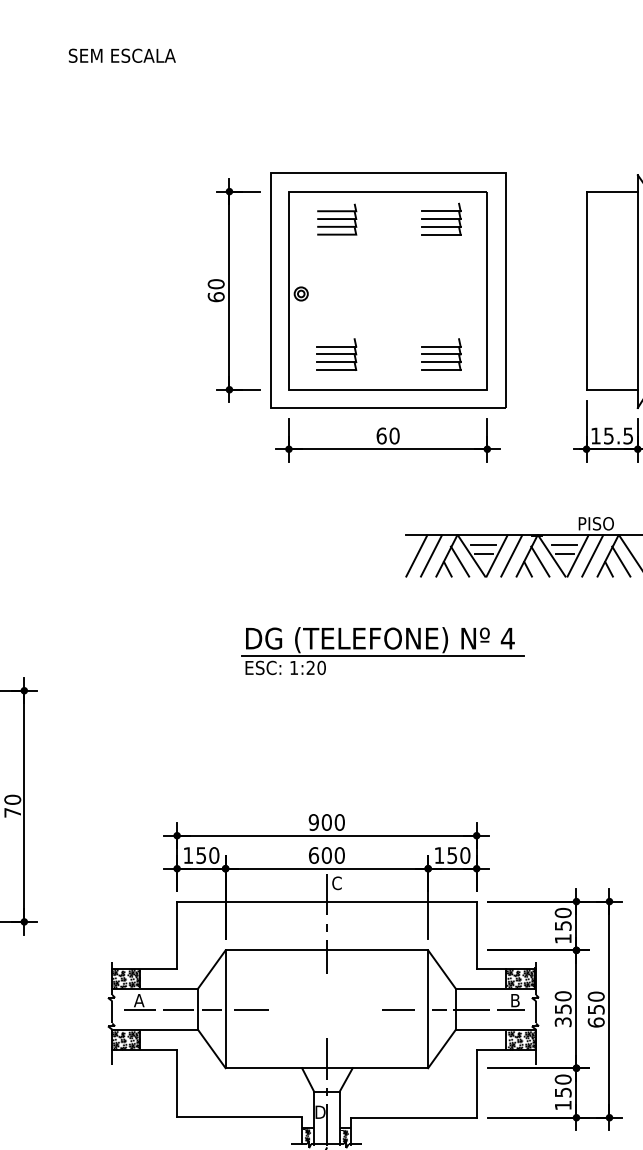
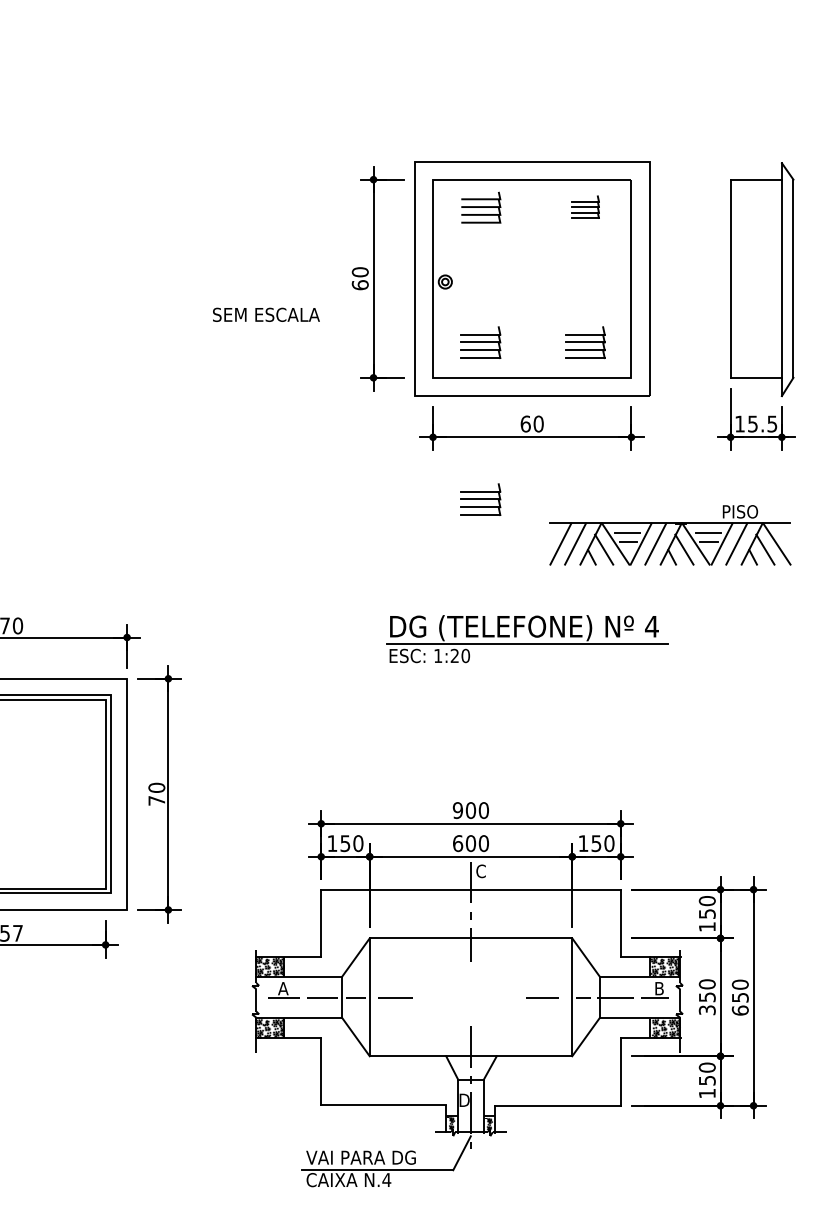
text: (122, 55) -> (266, 314), moved
part: (441, 218) -> (585, 206), size x0.7
part: (336, 511) -> (480, 499), added

